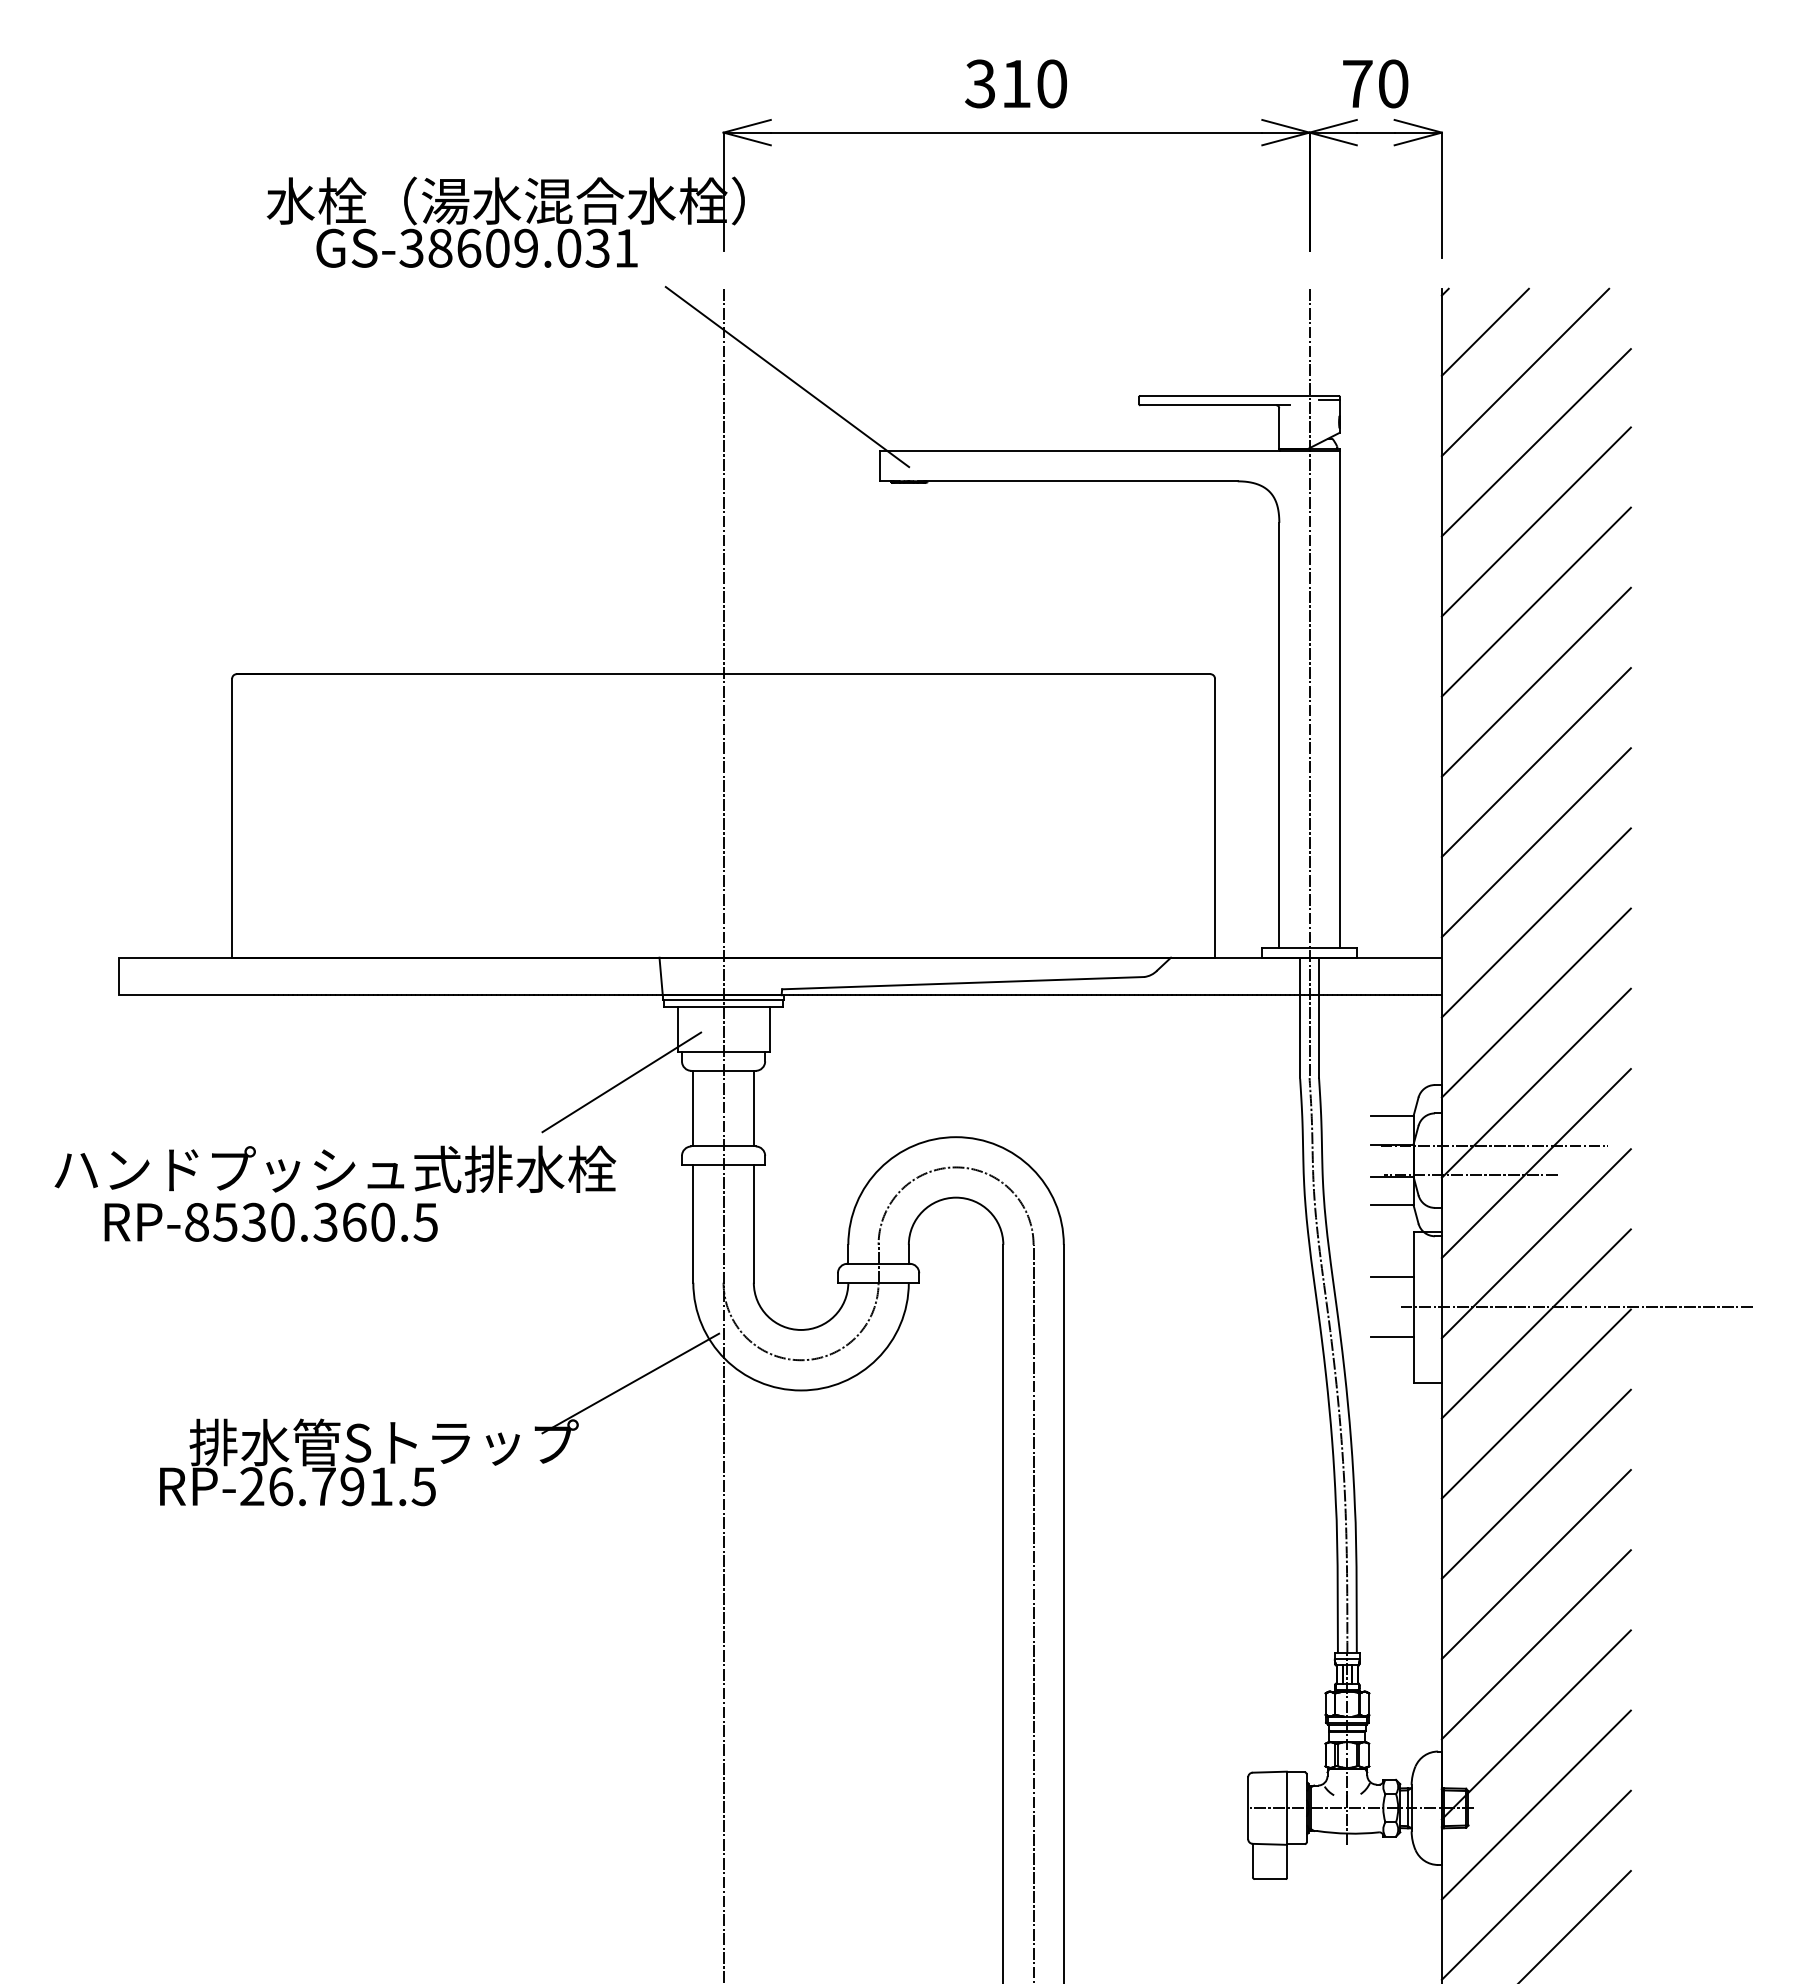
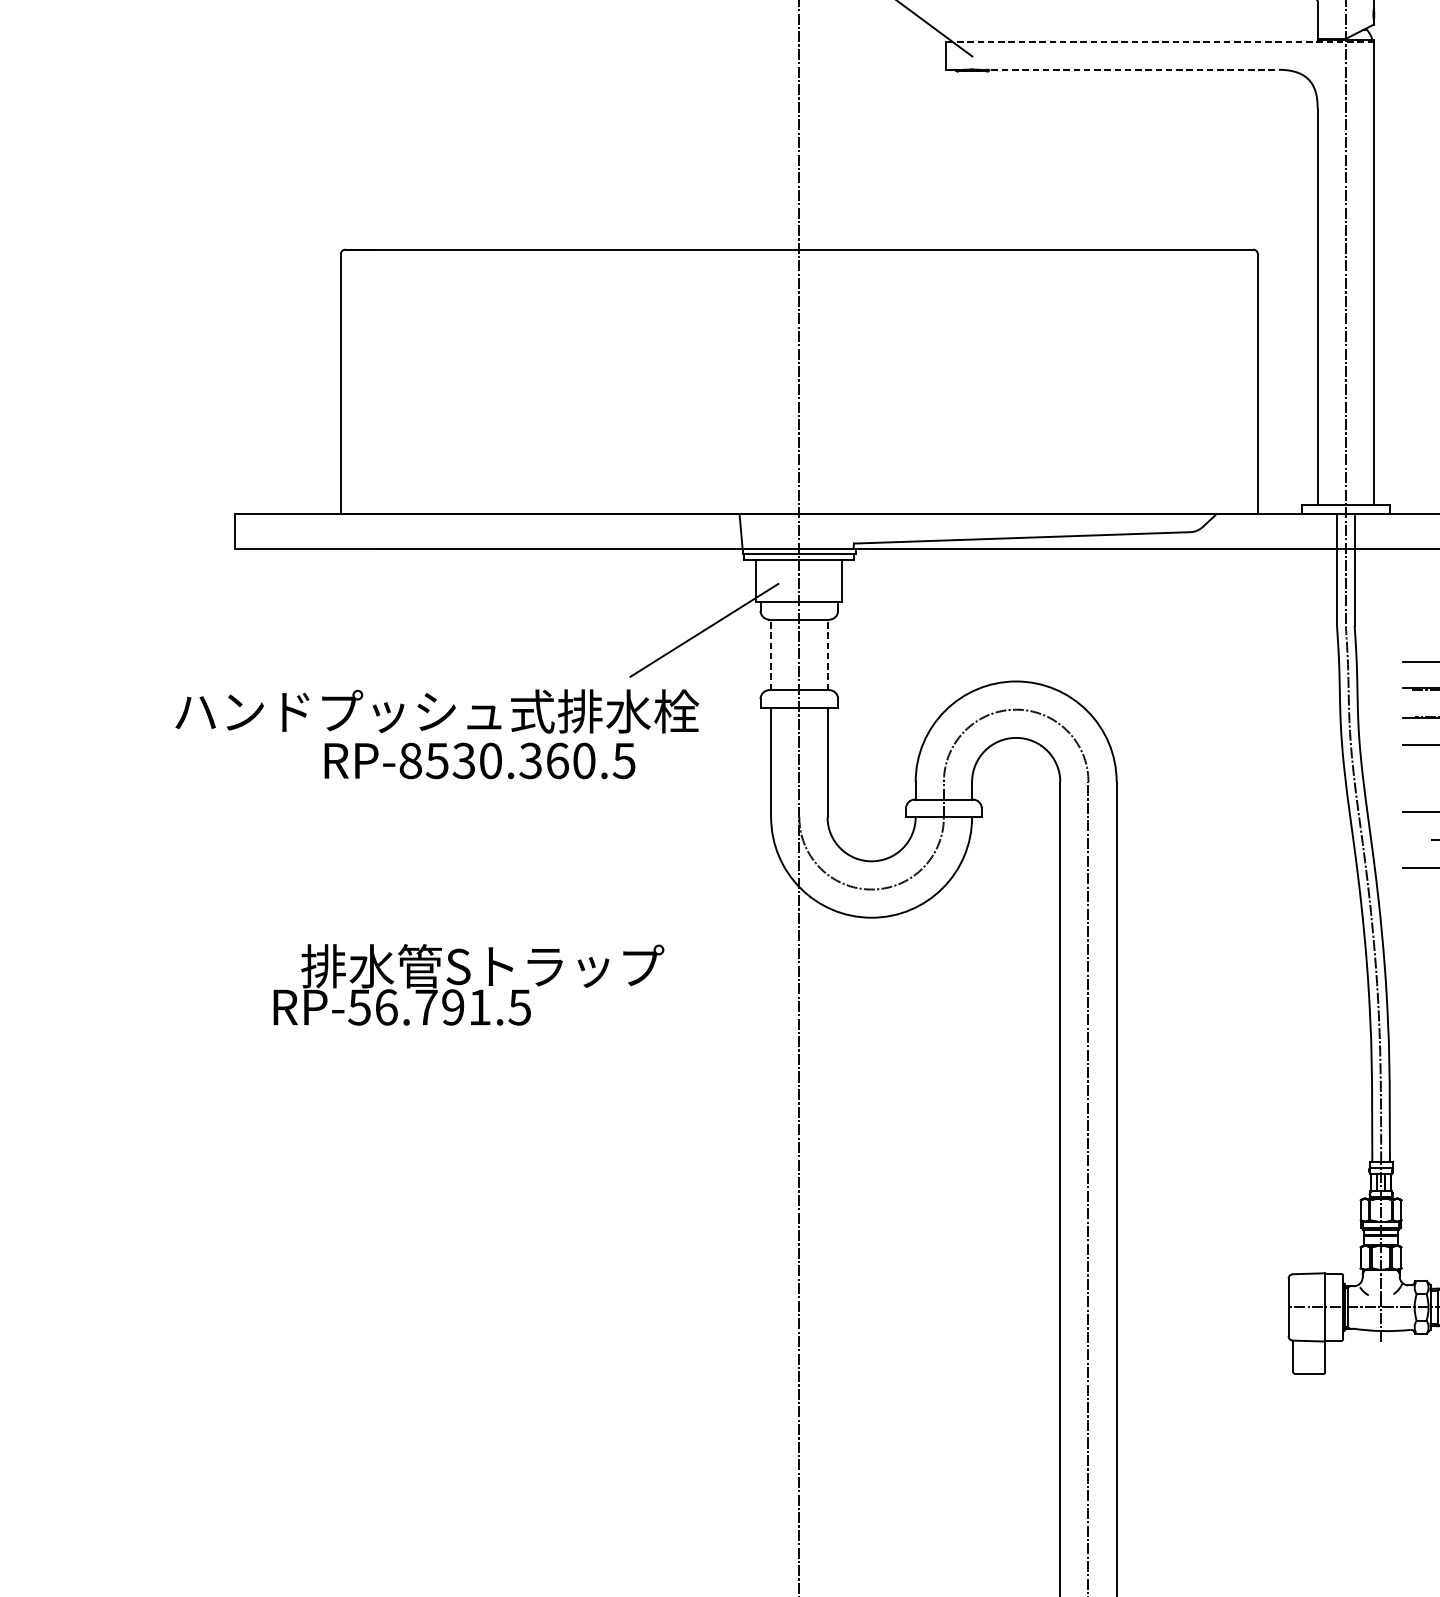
line: (1110, 451) -> (1160, 41), solid -> dashed
line: (1078, 481) -> (1130, 69), solid -> dashed
line: (693, 1108) -> (771, 654), solid -> dashed
line: (753, 1108) -> (827, 654), solid -> dashed
text: (270, 1221) -> (479, 760), moved
line: (630, 1383) -> (712, 911), removed
text: (251, 1486) -> (359, 1007), RP-26.791.5 -> RP-56.791.5

